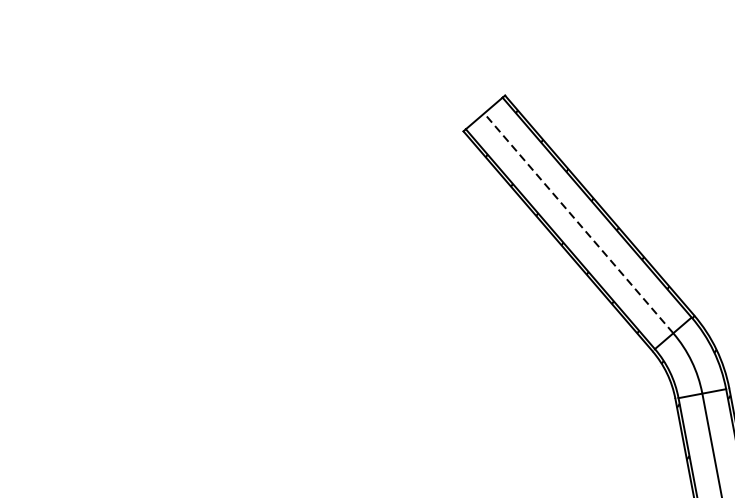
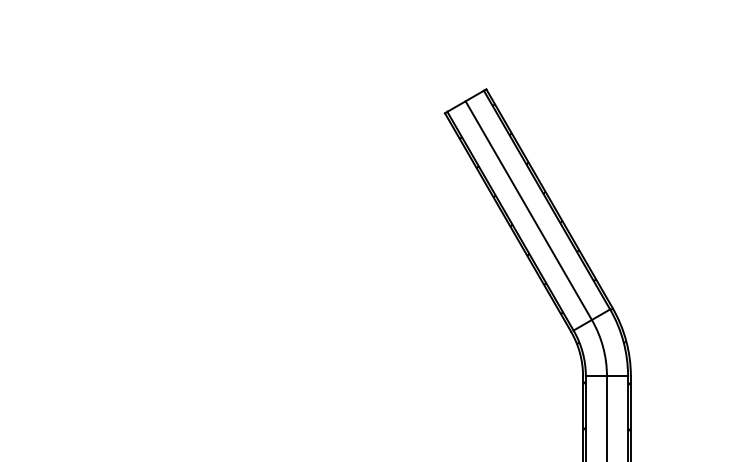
line: (578, 223) -> (528, 210), dashed -> solid

